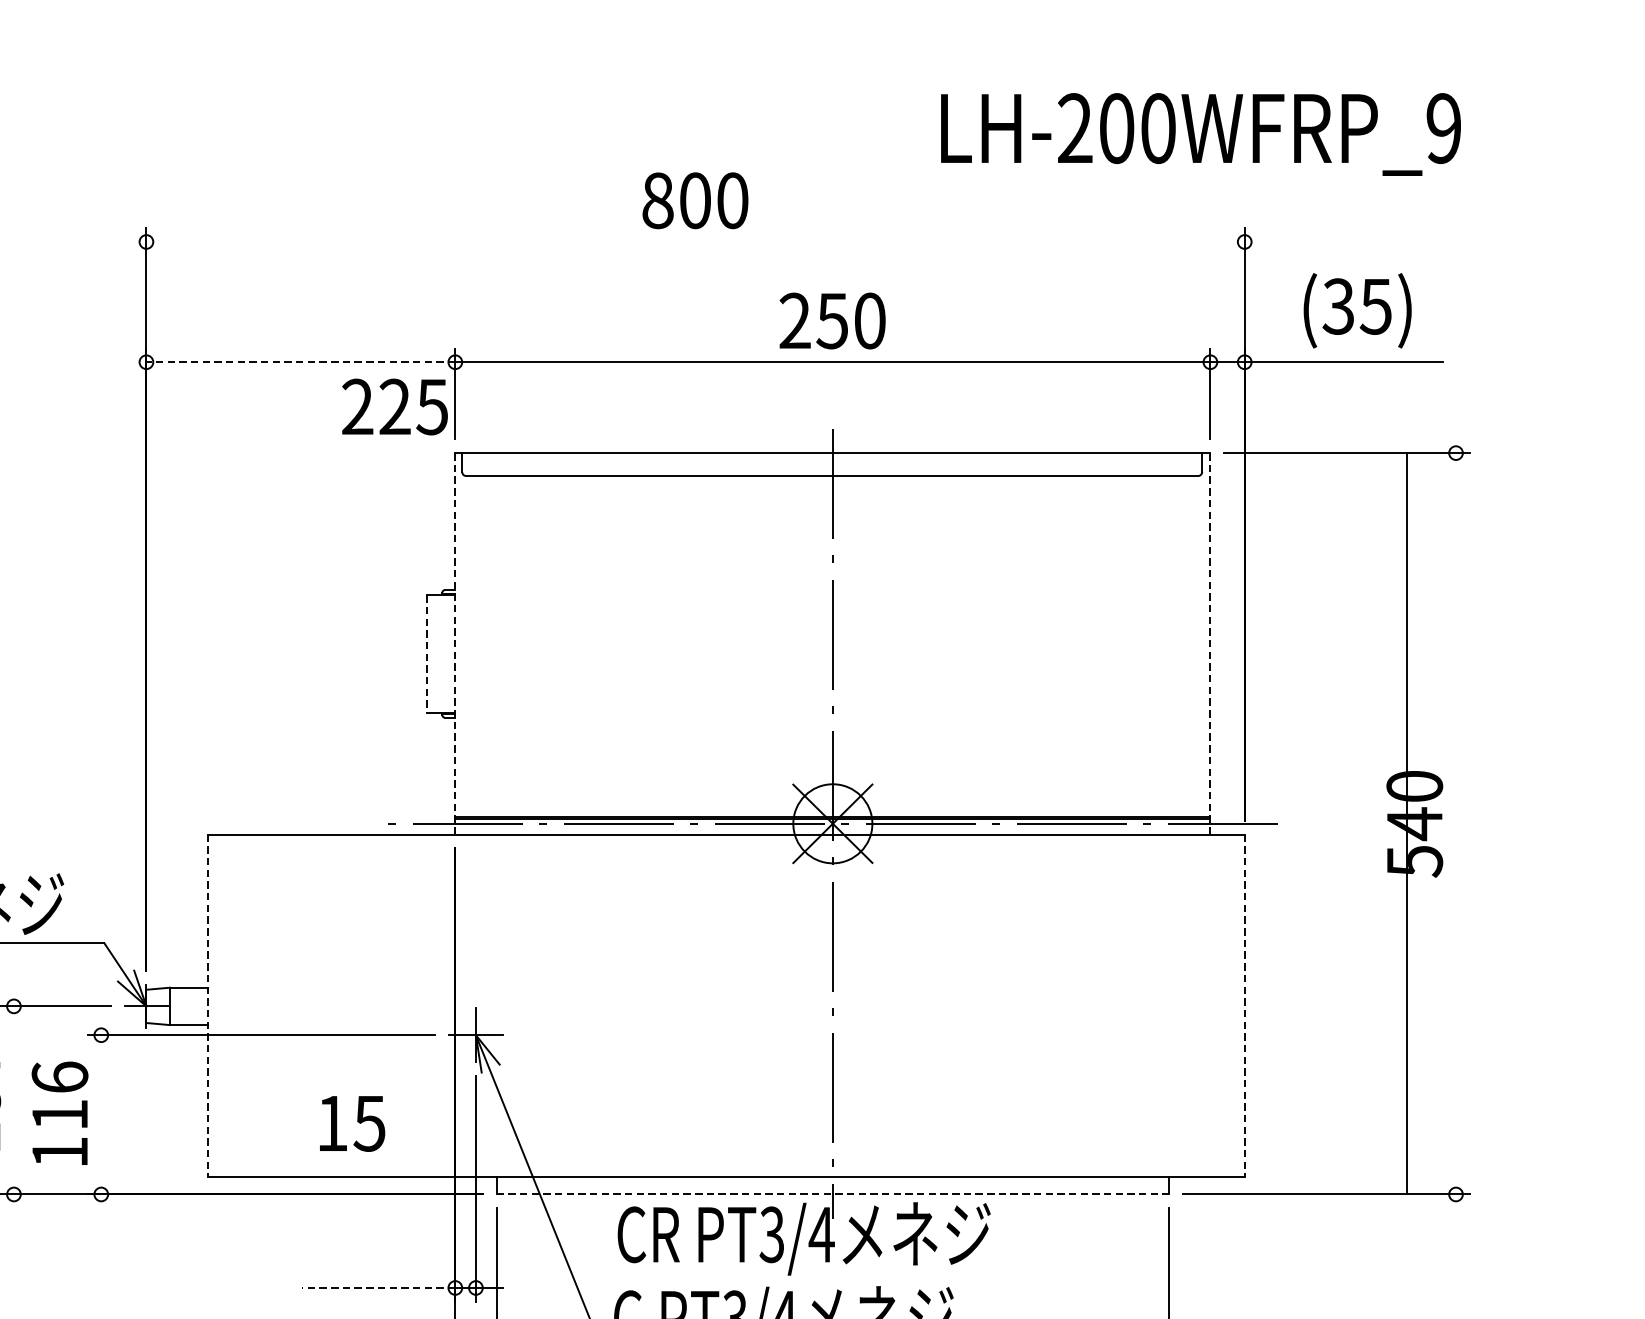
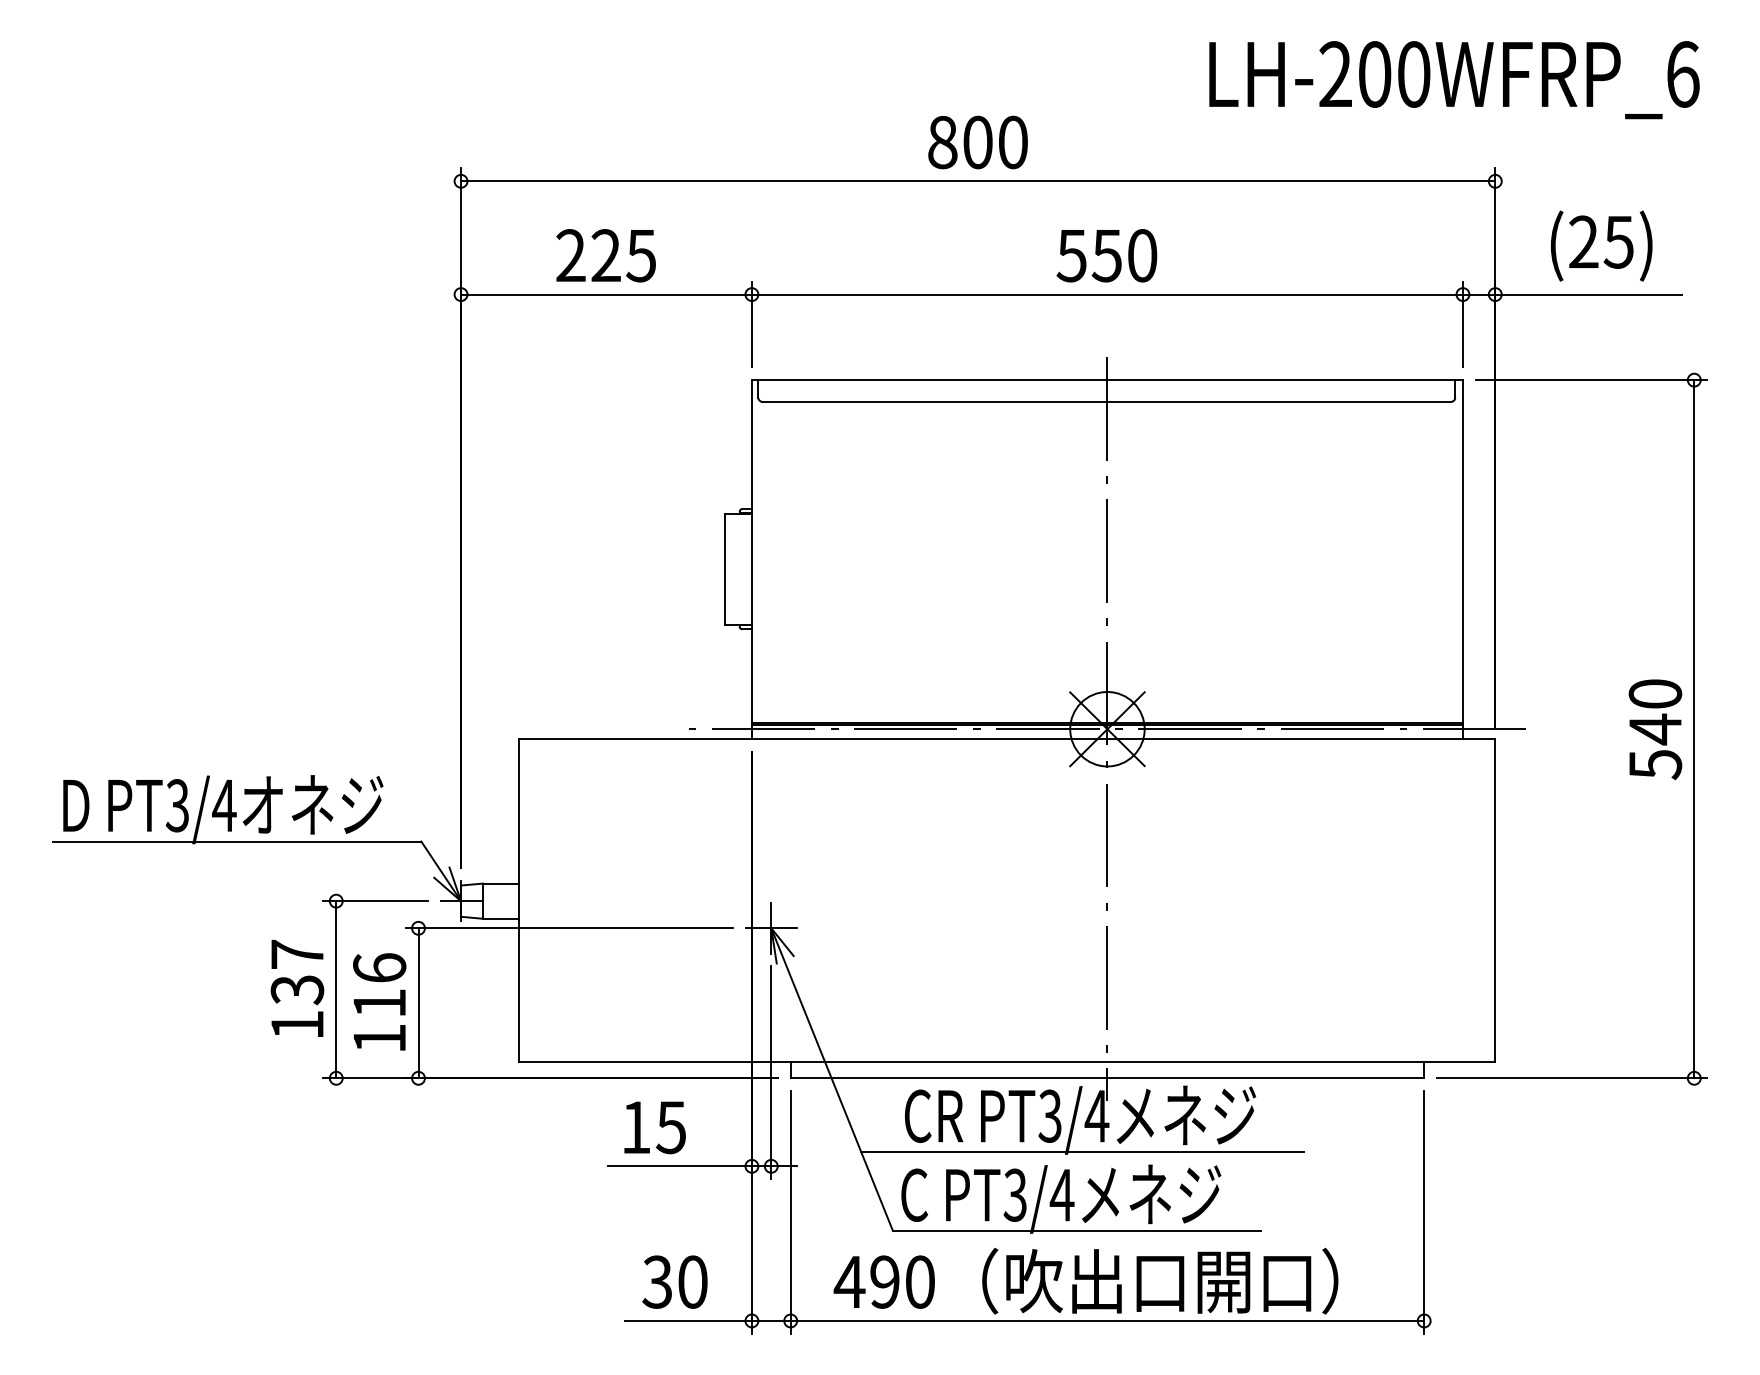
text: (1443, 128) -> (1682, 74), LH-200WFRP_9 -> LH-200WFRP_6
line: (695, 242) -> (978, 181), added
text: (1338, 305) -> (1583, 241), (35) -> (25)
text: (794, 320) -> (1071, 255), 250 -> 550
line: (299, 362) -> (605, 294), dashed -> solid
text: (394, 406) -> (605, 255), moved
line: (454, 643) -> (751, 559), dashed -> solid
line: (1209, 643) -> (1462, 559), dashed -> solid
line: (426, 654) -> (724, 569), dashed -> solid
line: (1407, 824) -> (1694, 729), moved
line: (208, 1006) -> (519, 901), dashed -> solid
line: (1244, 1006) -> (1495, 901), dashed -> solid
line: (14, 1100) -> (336, 989), added
line: (101, 1115) -> (418, 1003), added
text: (351, 1123) -> (654, 1127), moved
line: (832, 1194) -> (1107, 1078), dashed -> solid
line: (806, 1273) -> (1082, 1152), added
line: (378, 1288) -> (679, 1166), dashed -> solid

